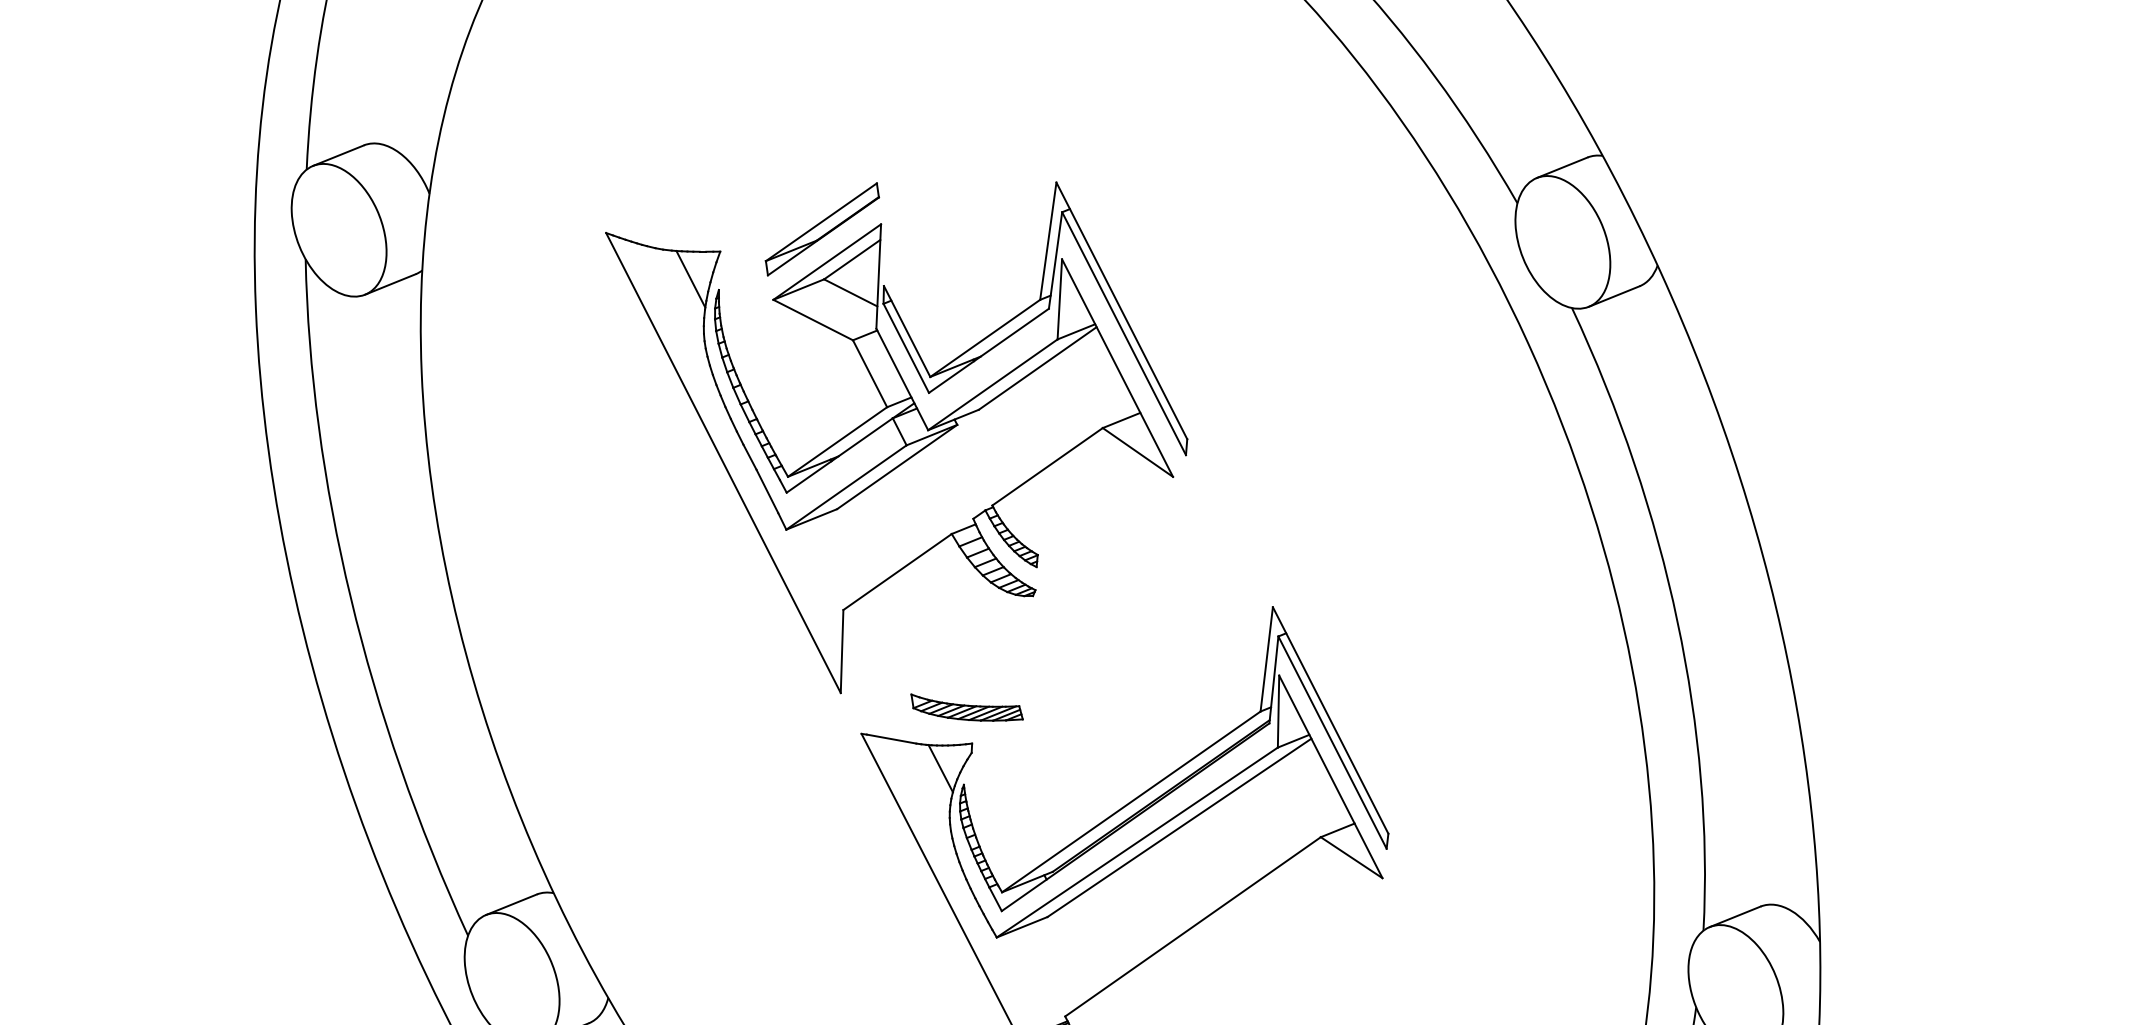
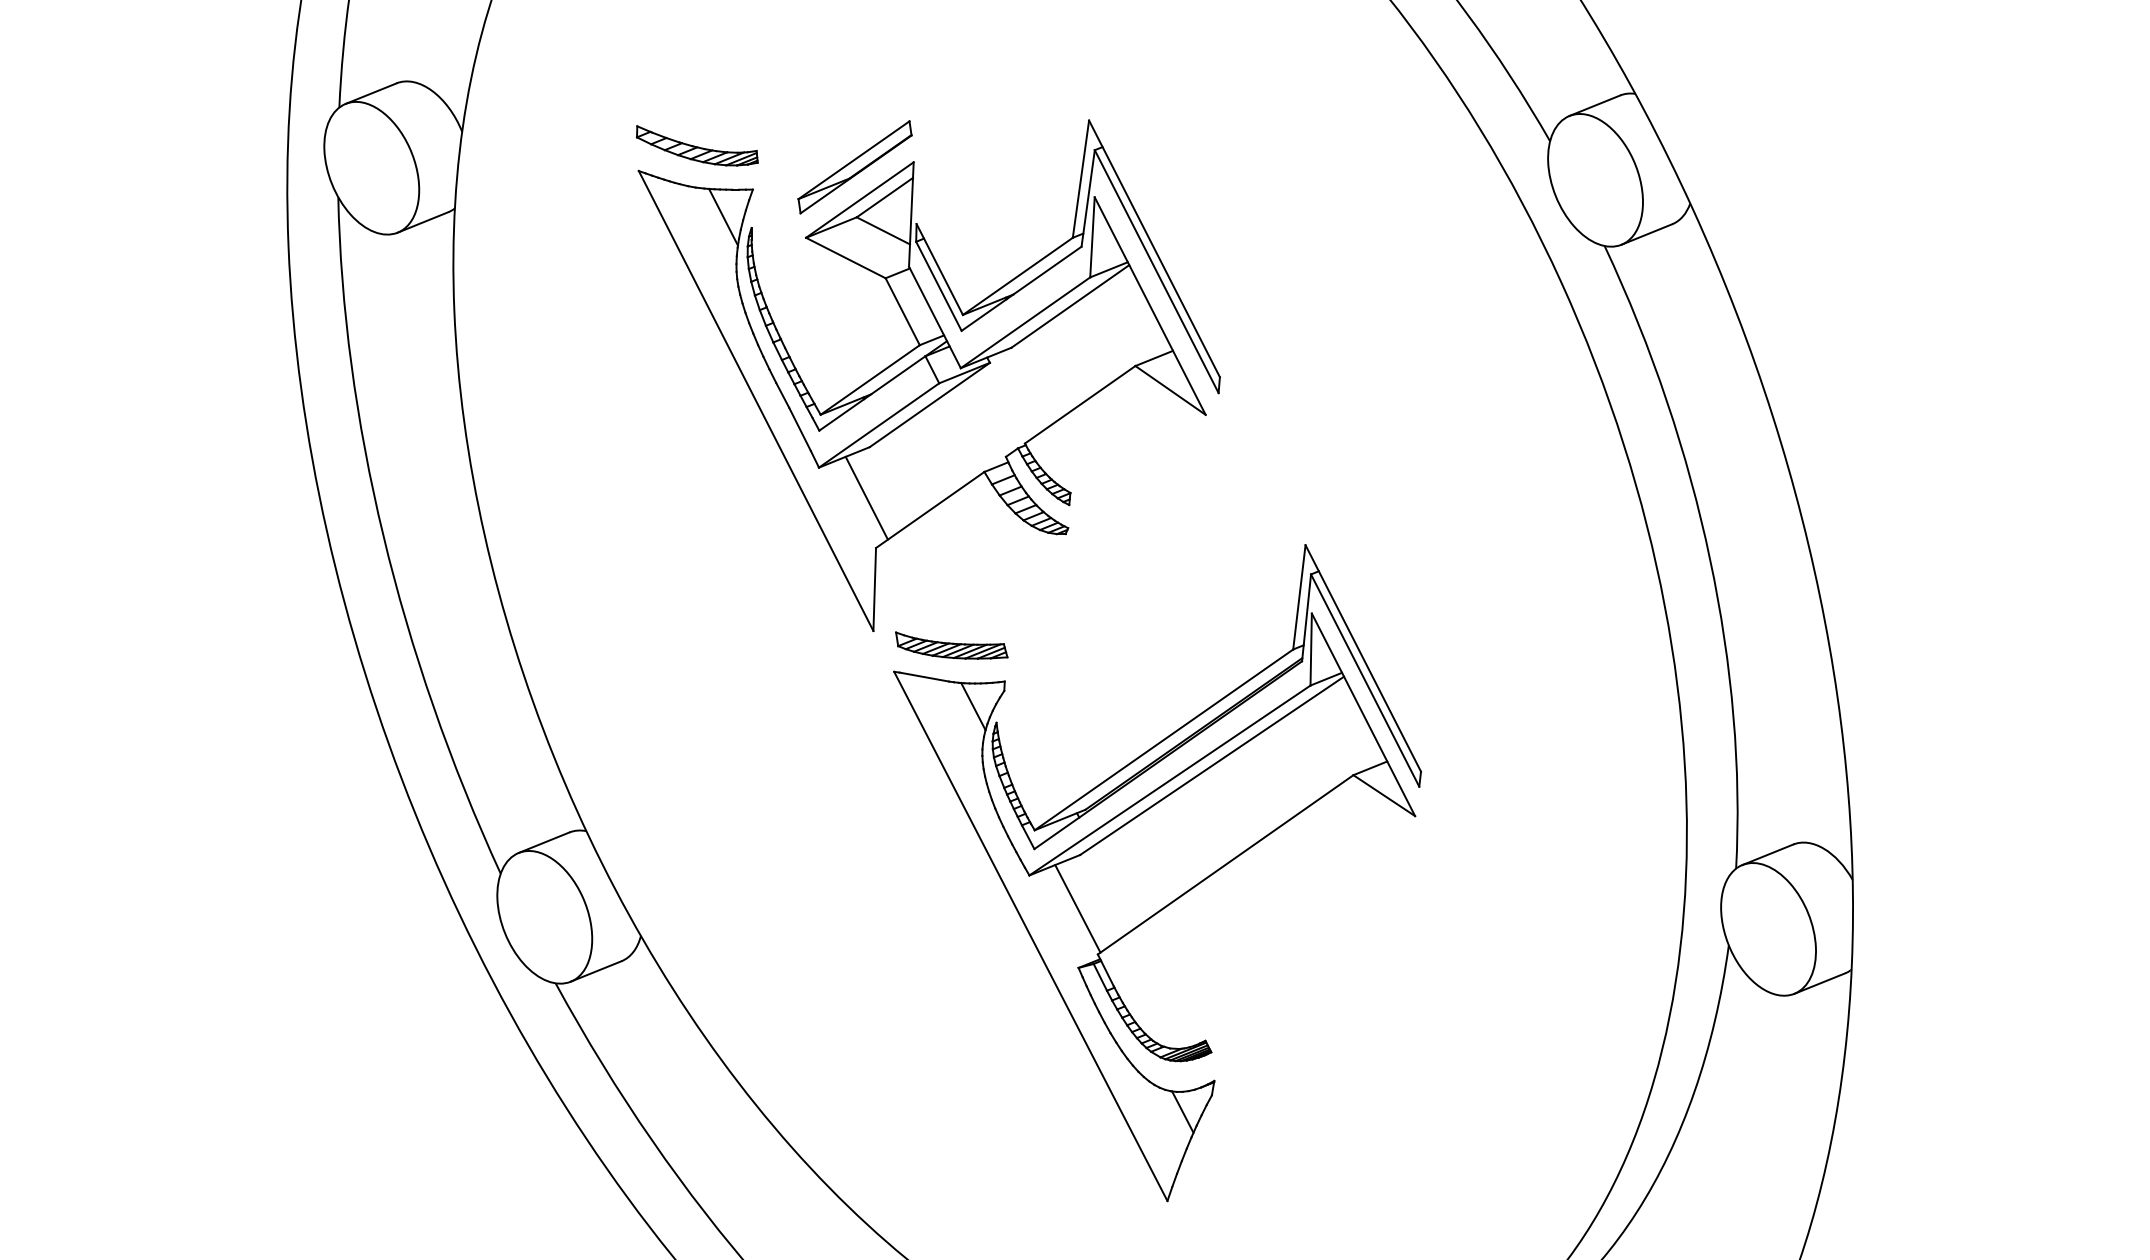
part: (663, 207) -> (696, 145), added
line: (833, 559) -> (866, 497), added
part: (966, 707) -> (951, 645), moved
line: (1044, 970) -> (1077, 908), added

